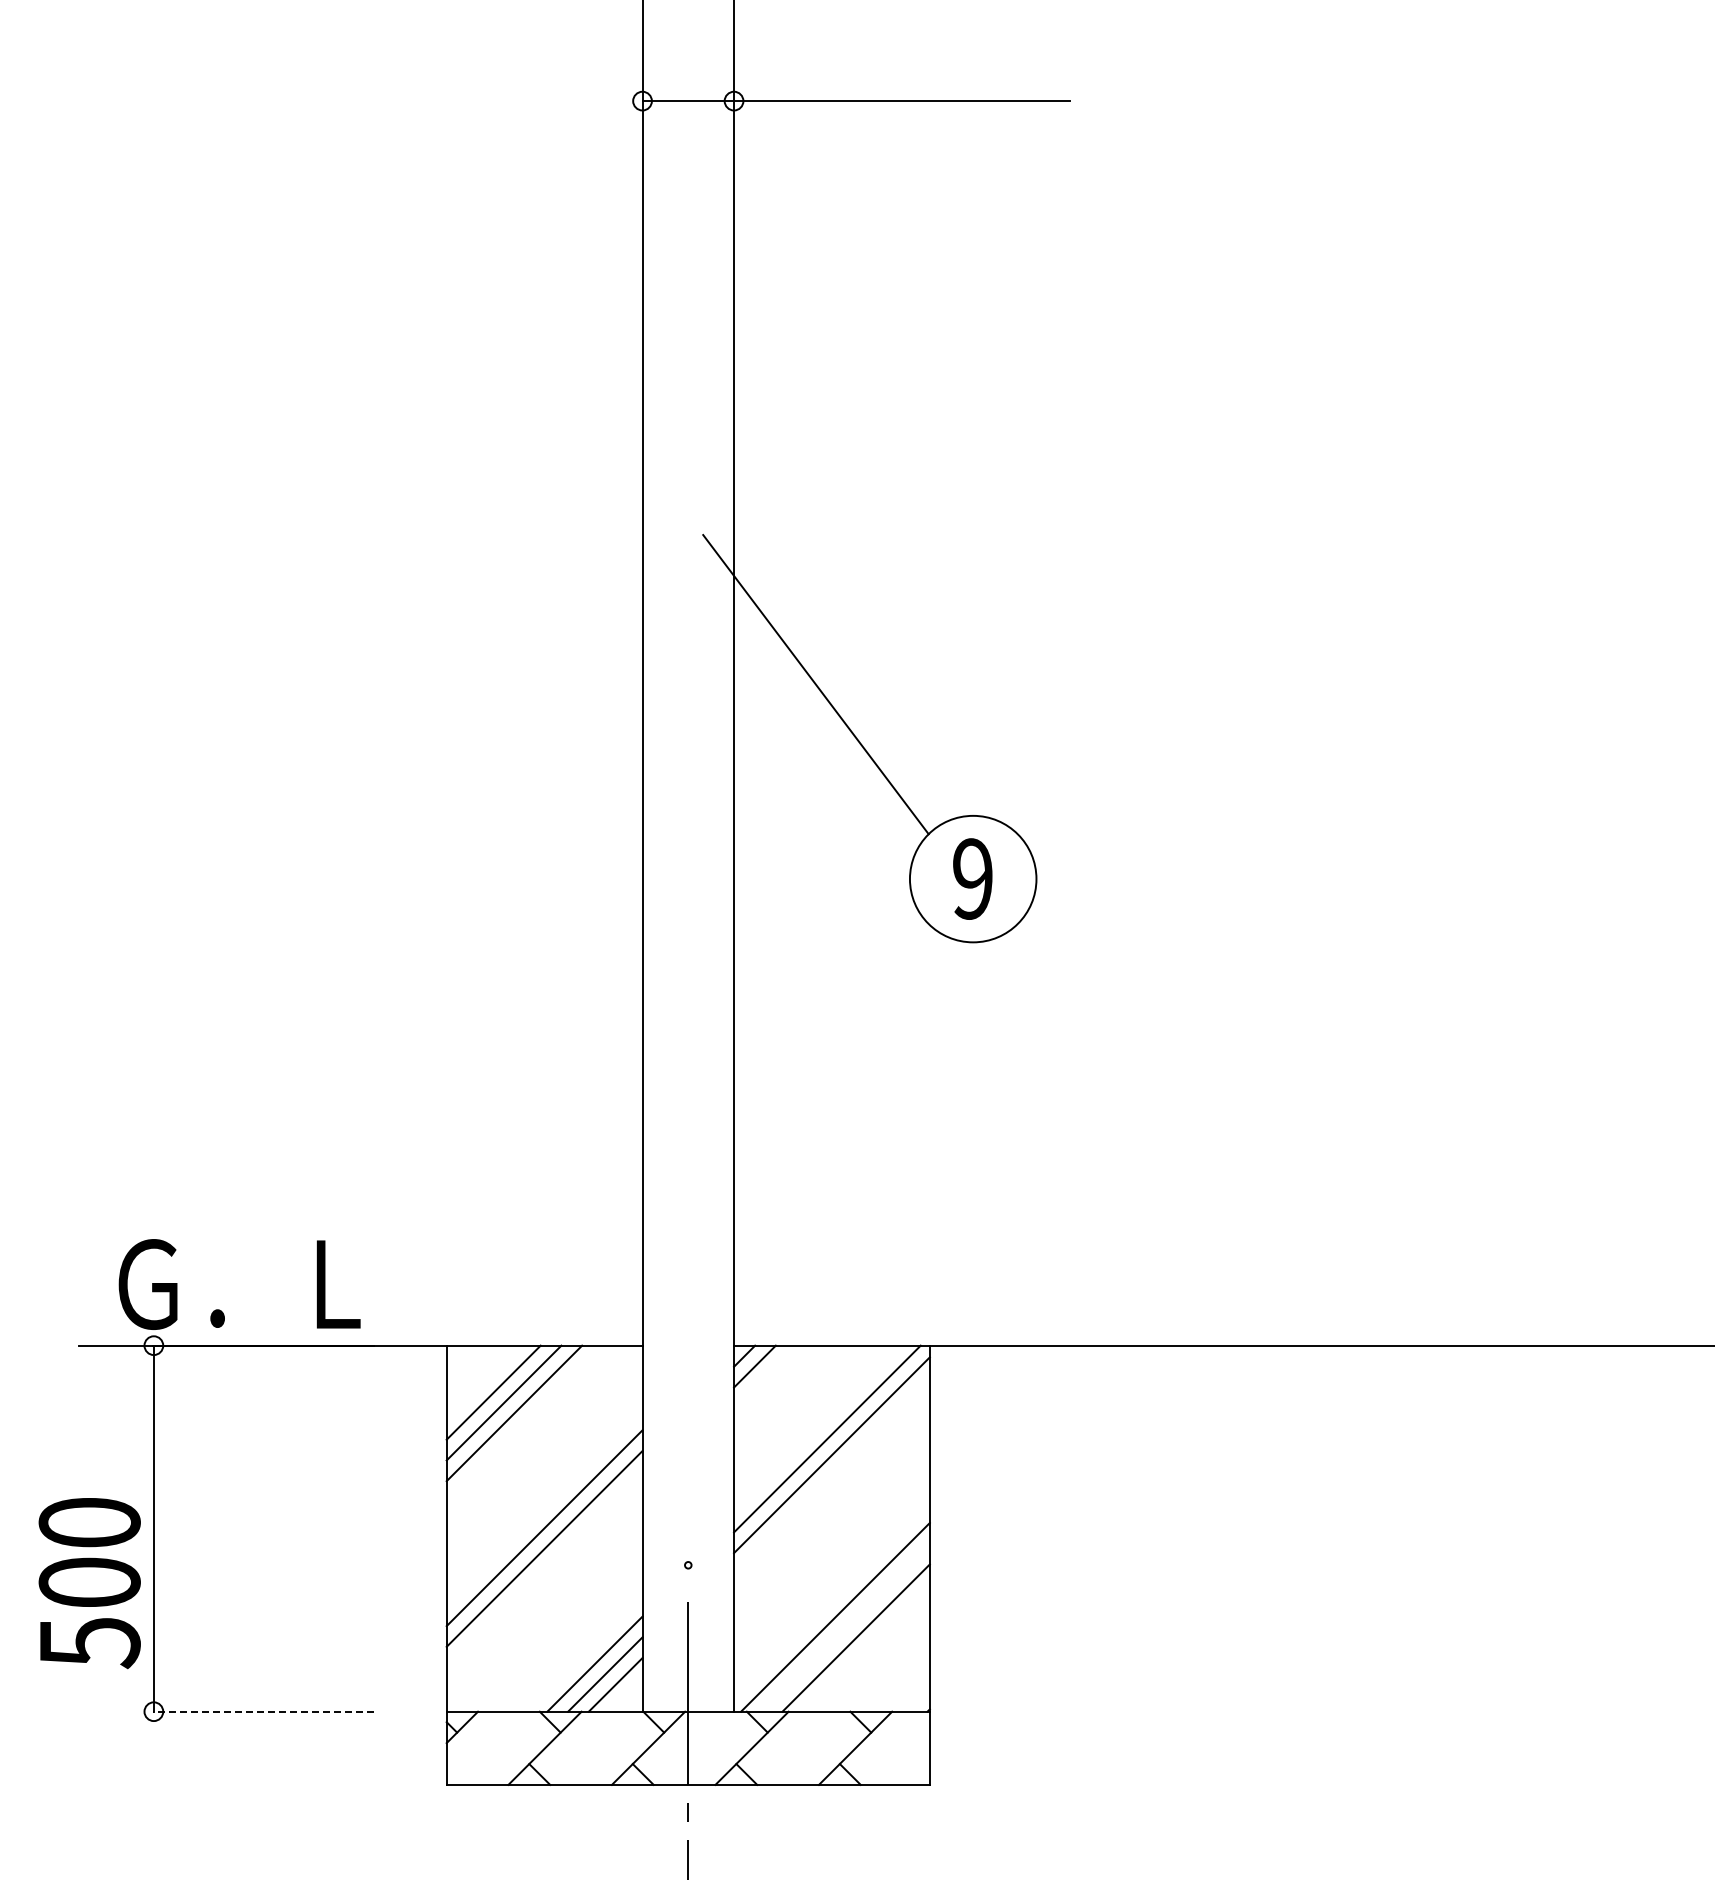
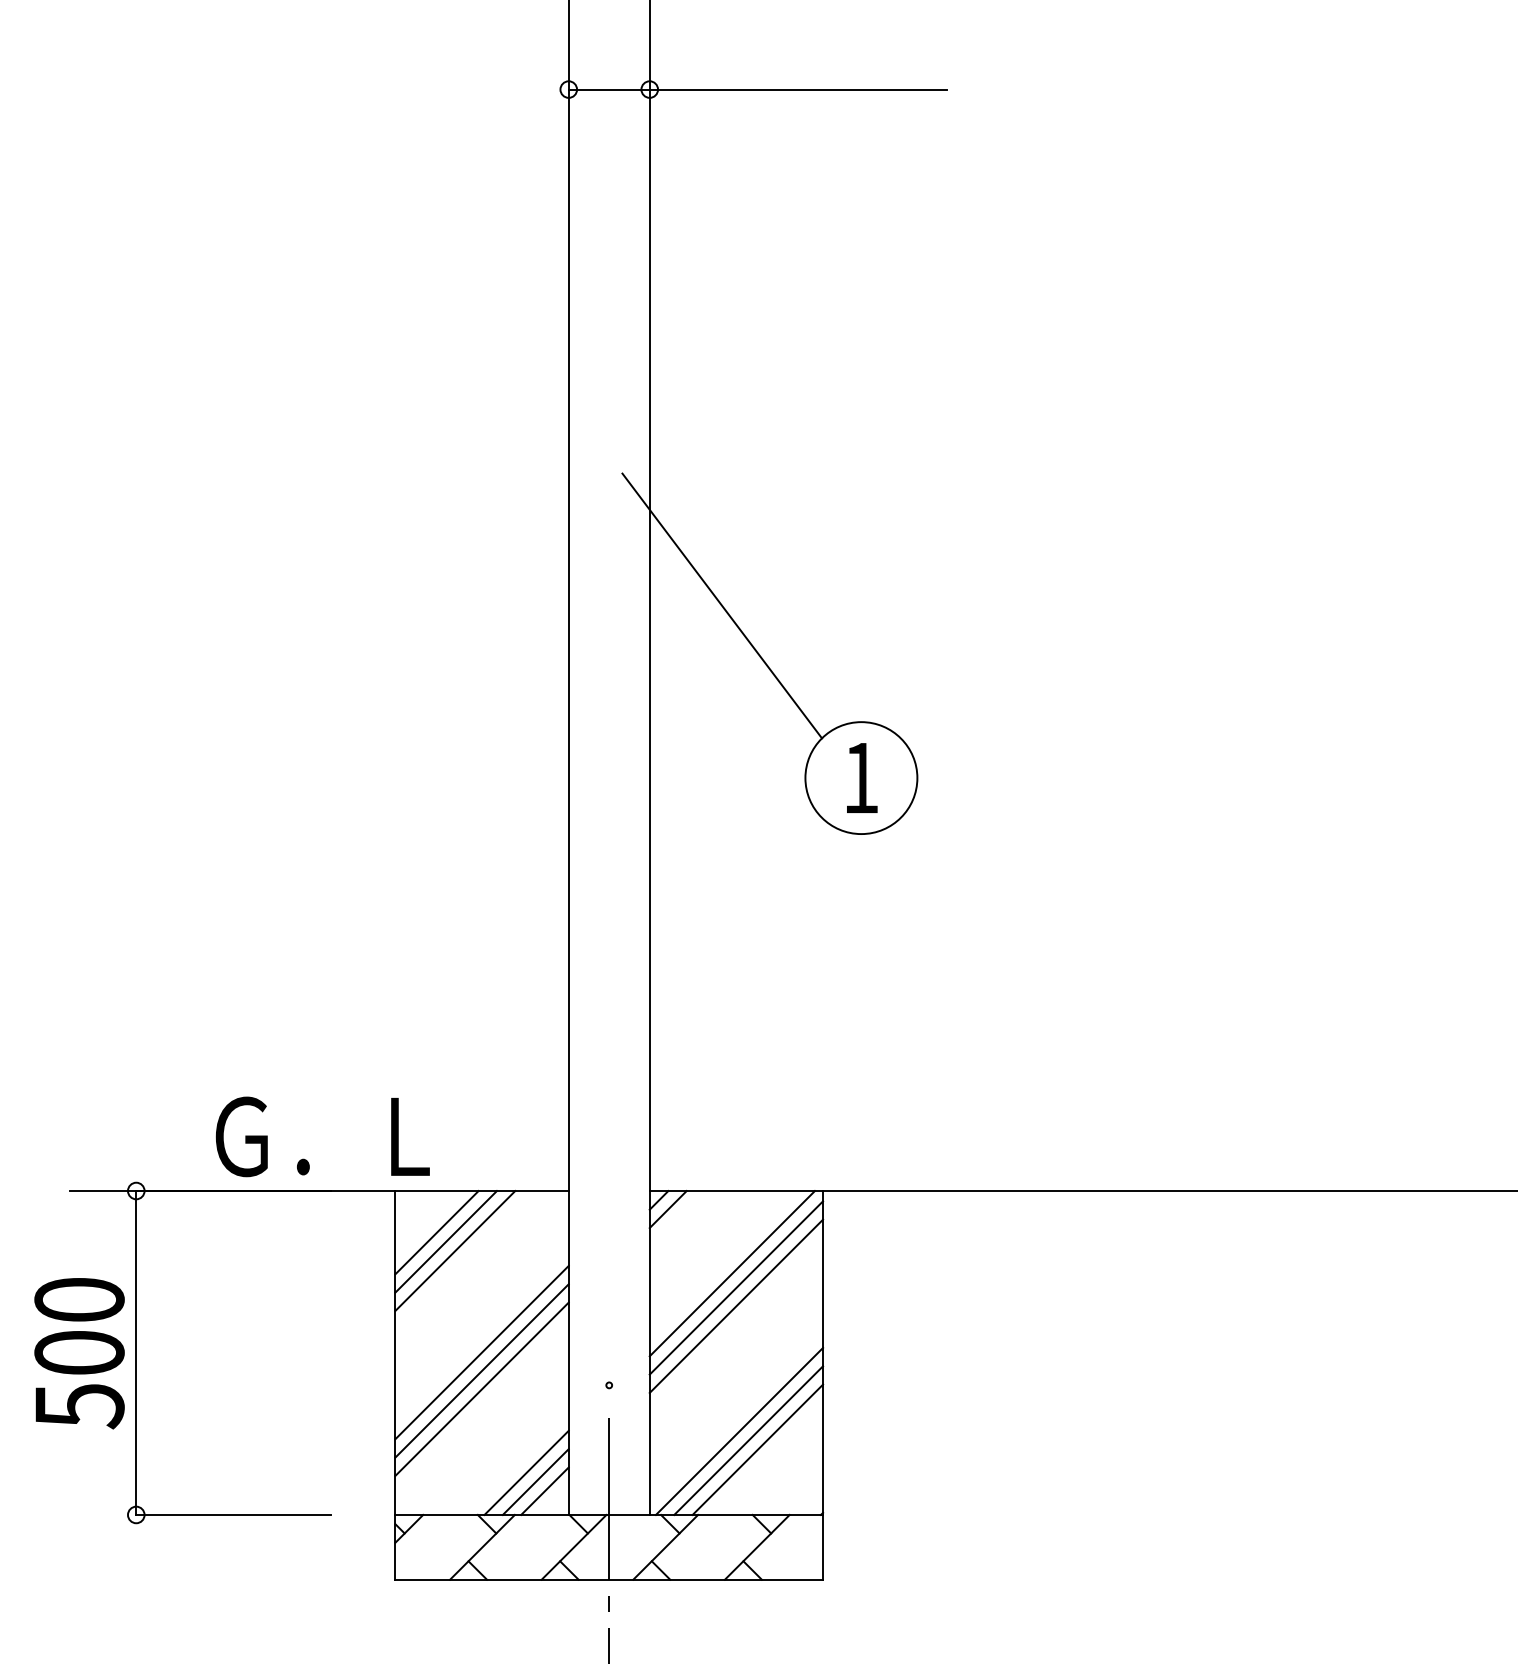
text: (972, 878) -> (860, 777), 9 -> 1
text: (239, 1284) -> (322, 1136), moved
line: (831, 1475) -> (735, 1305), added
line: (544, 1569) -> (481, 1389), added
text: (89, 1583) -> (79, 1353), moved
line: (845, 1627) -> (748, 1440), added
line: (262, 1711) -> (232, 1514), dashed -> solid

